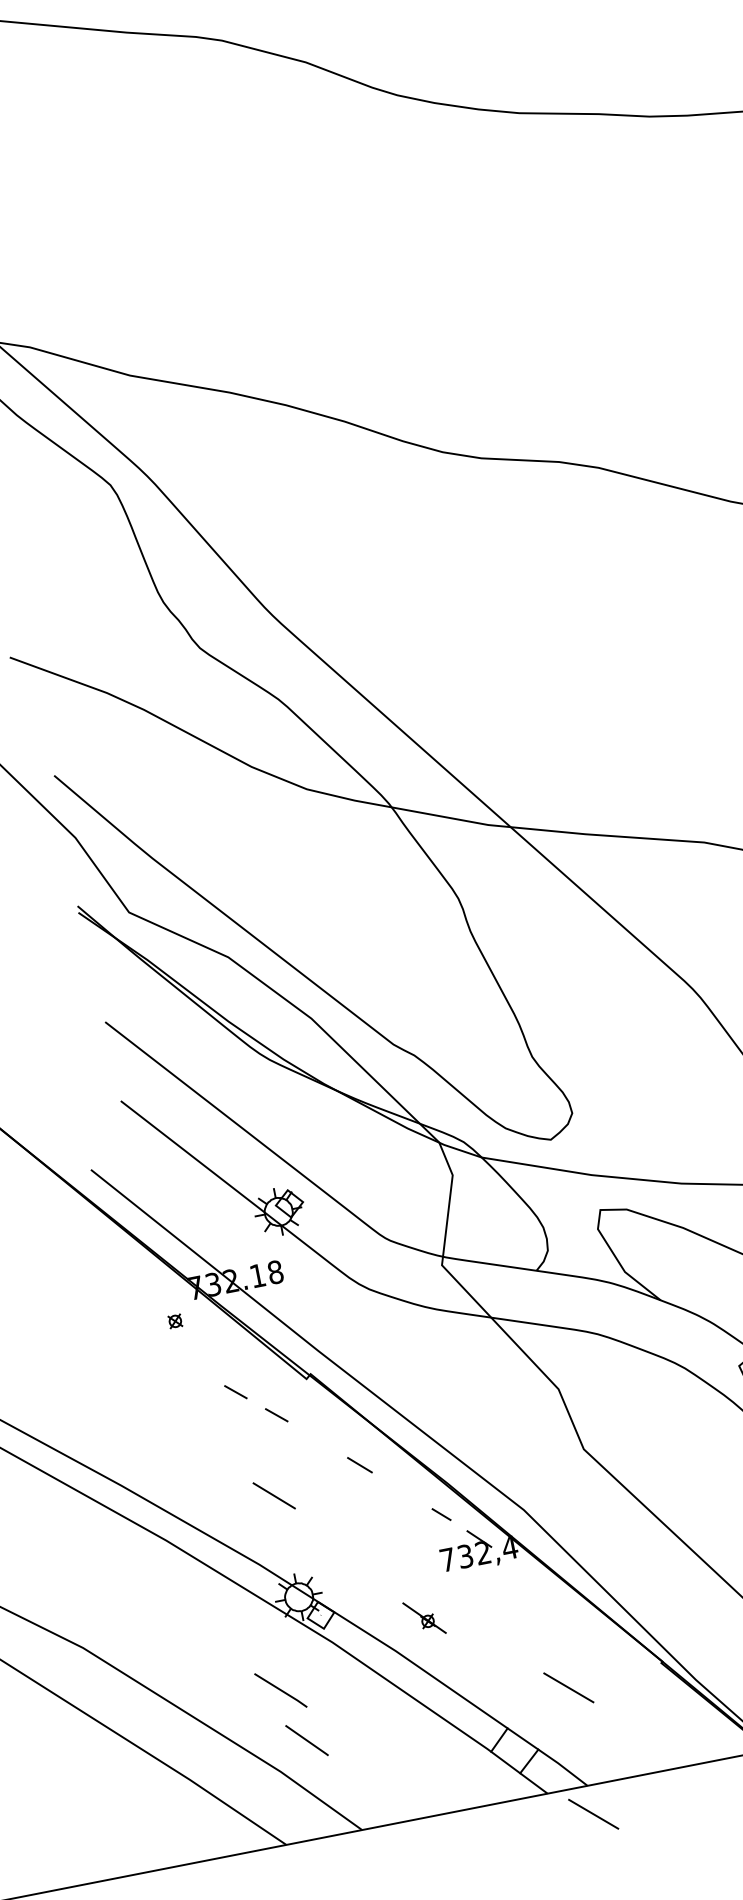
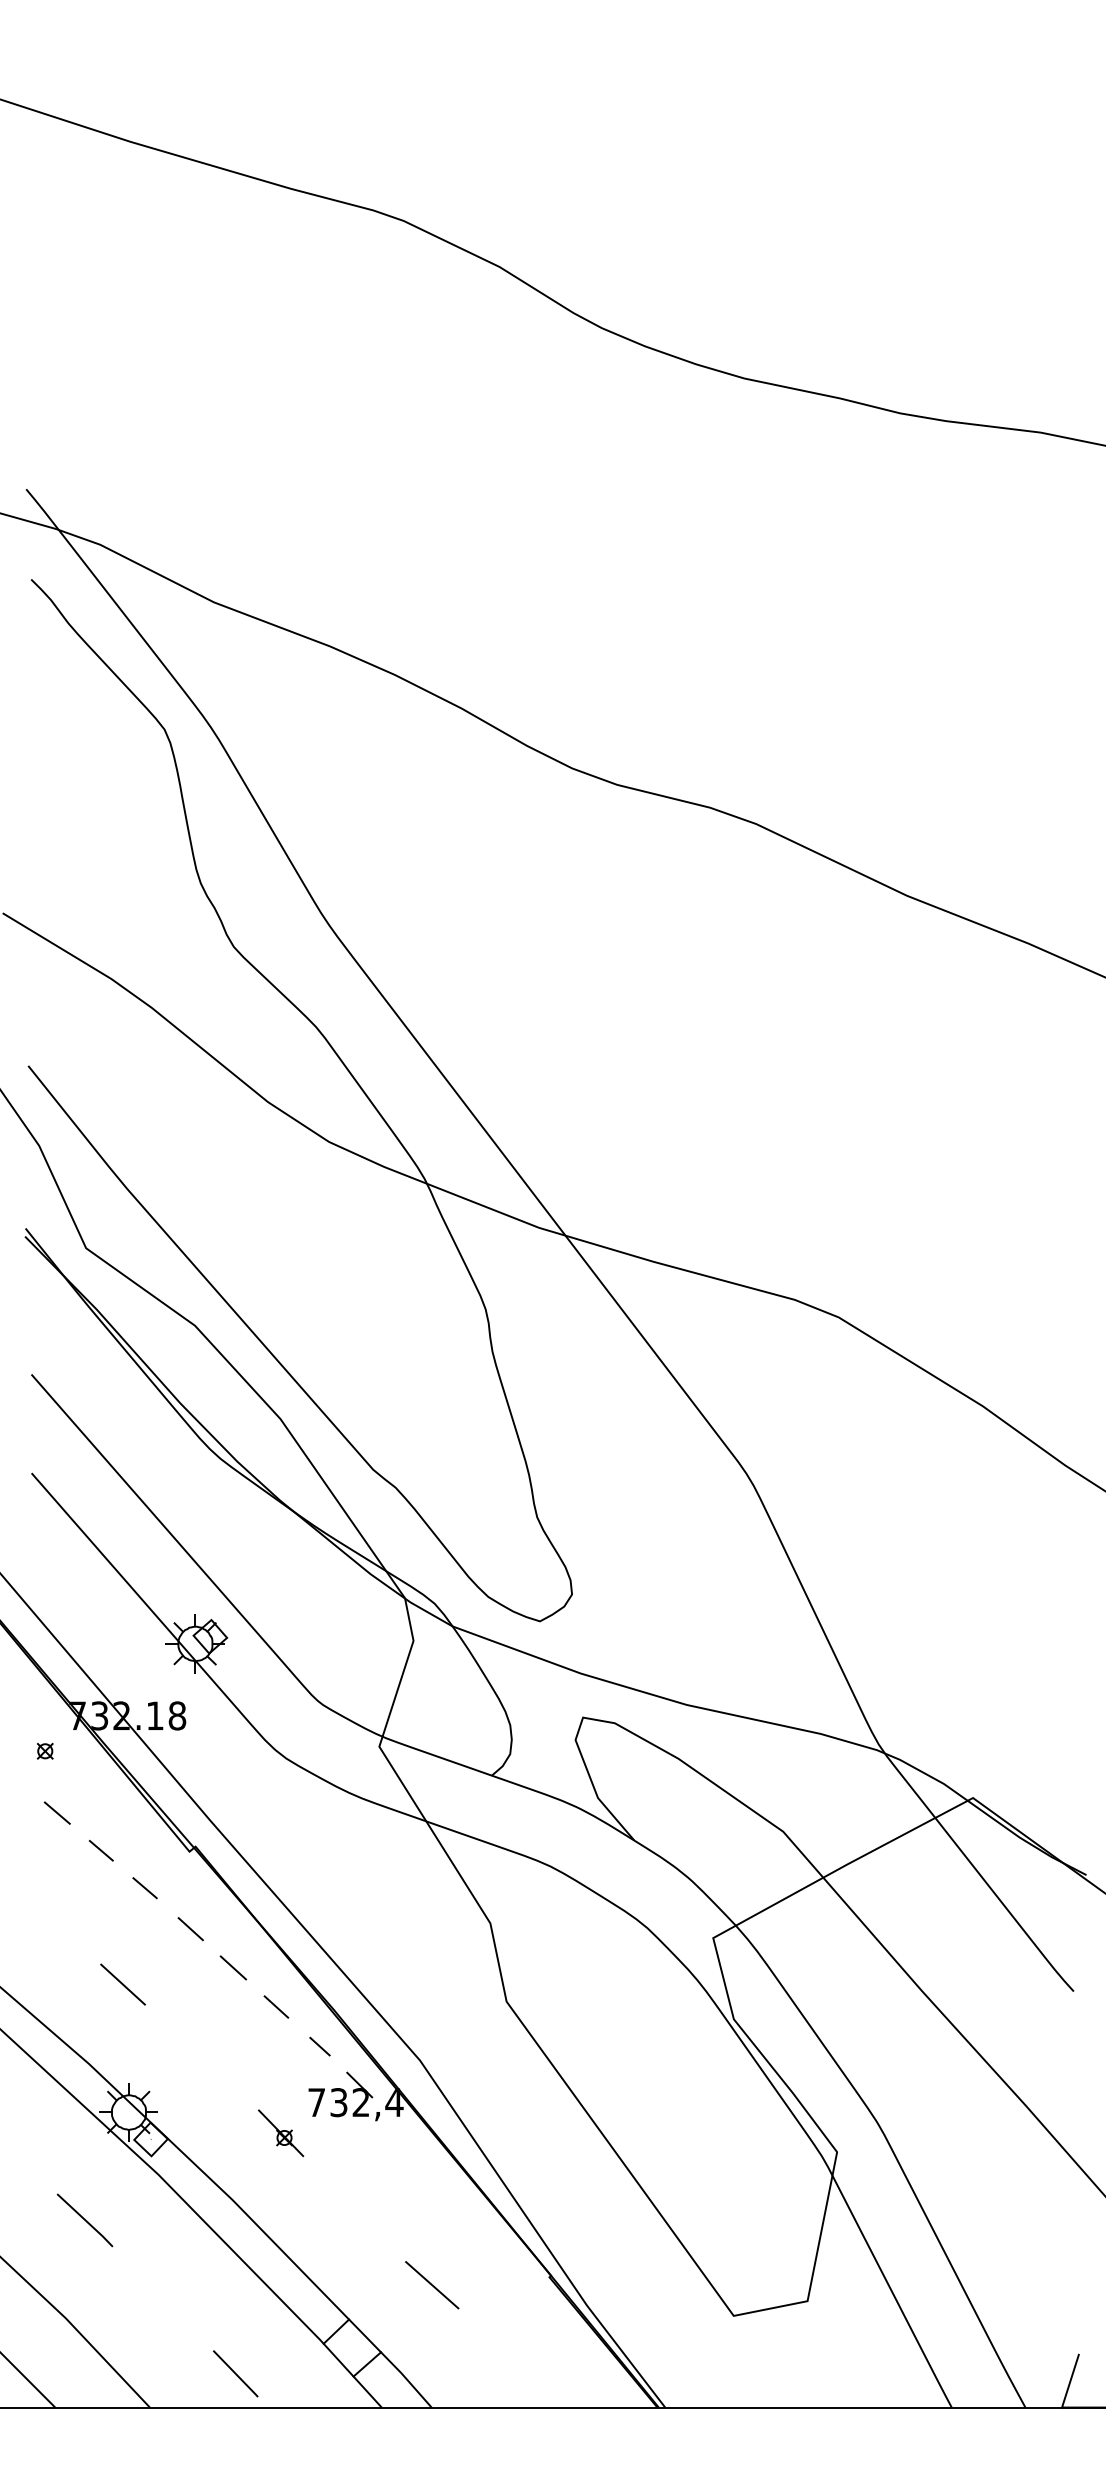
line: (193, 1368) -> (56, 1812), added
line: (319, 1441) -> (190, 1929), added
line: (400, 1489) -> (276, 2006), added
part: (424, 1618) -> (281, 2133), moved
line: (306, 1740) -> (235, 2373), moved
line: (593, 1814) -> (432, 2443), removed

